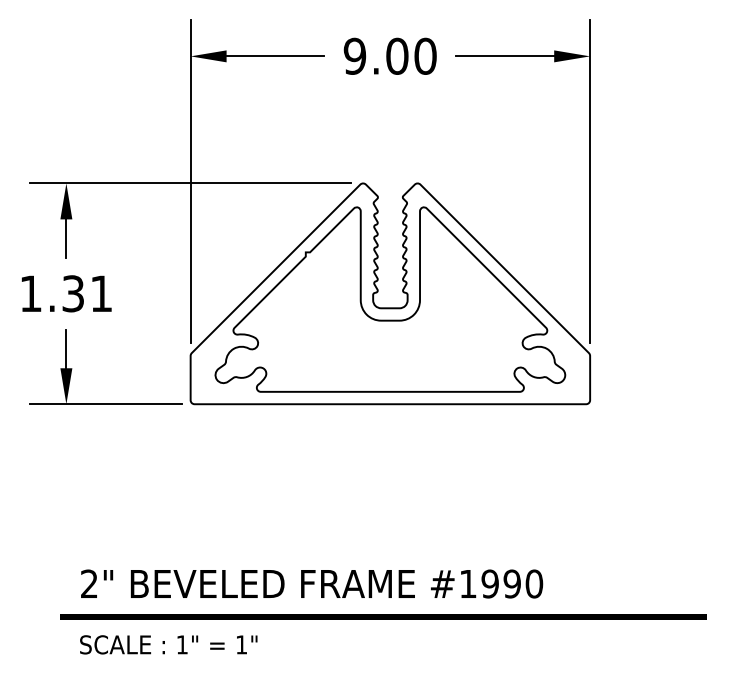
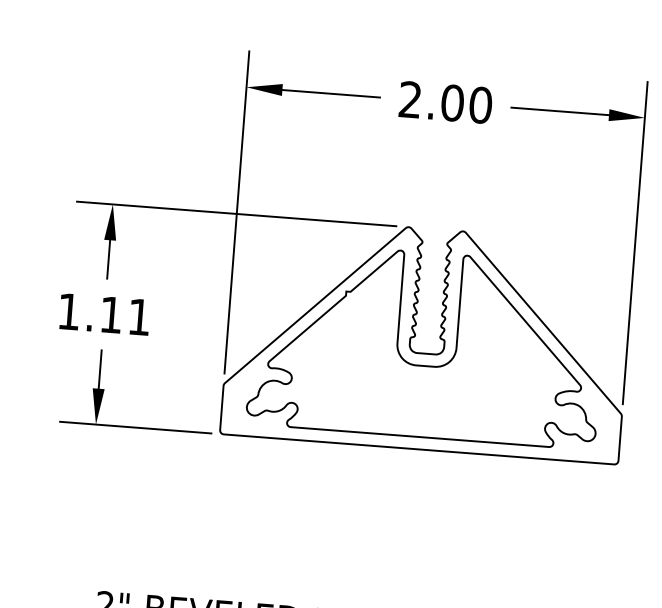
text: (354, 55) -> (409, 98), 9.00 -> 2.00
text: (72, 293) -> (110, 314), 1.31 -> 1.11

